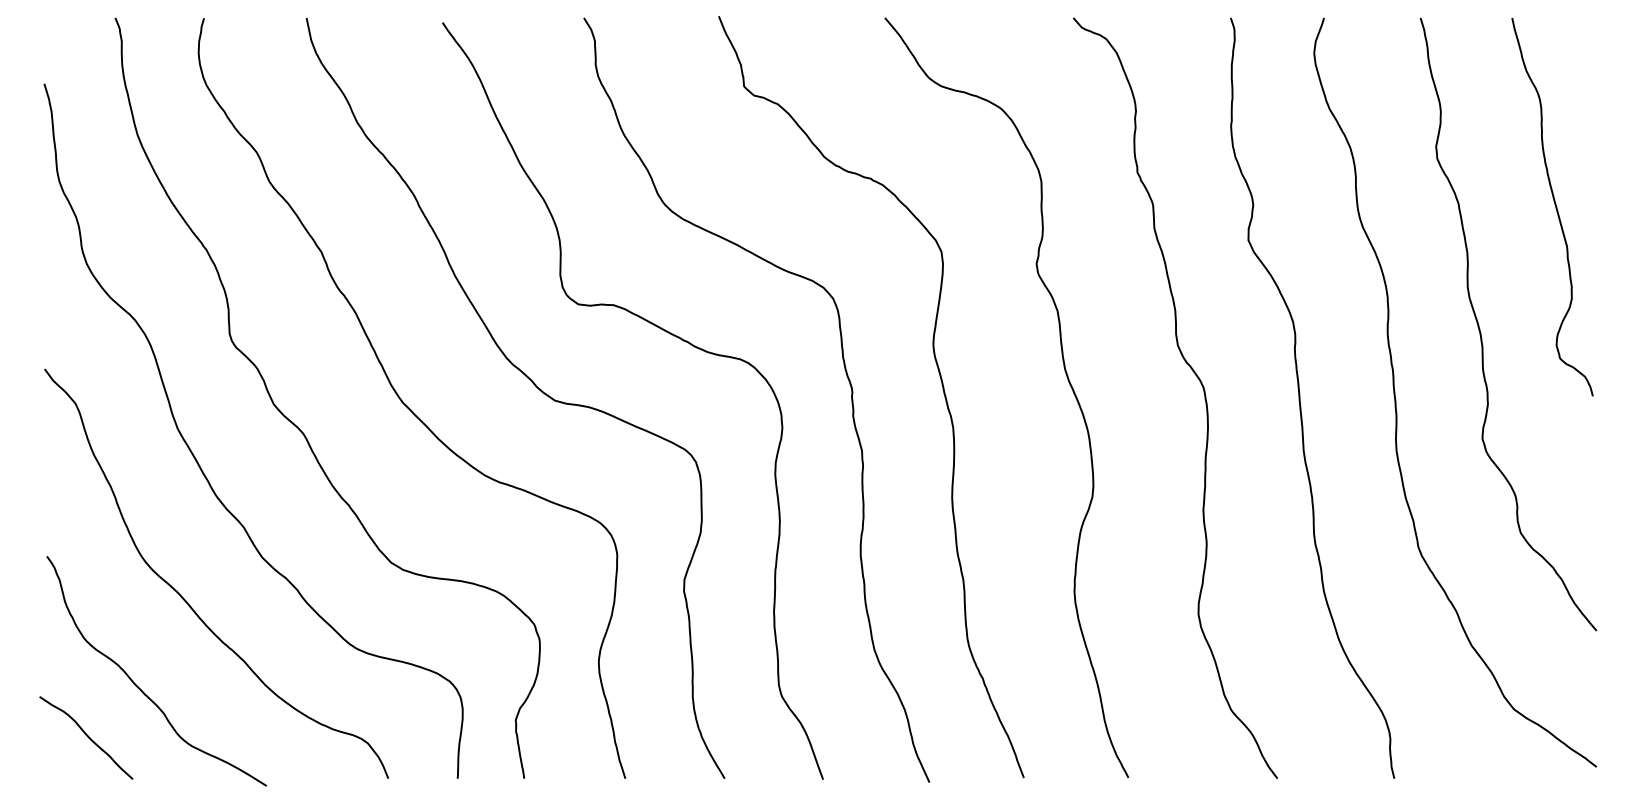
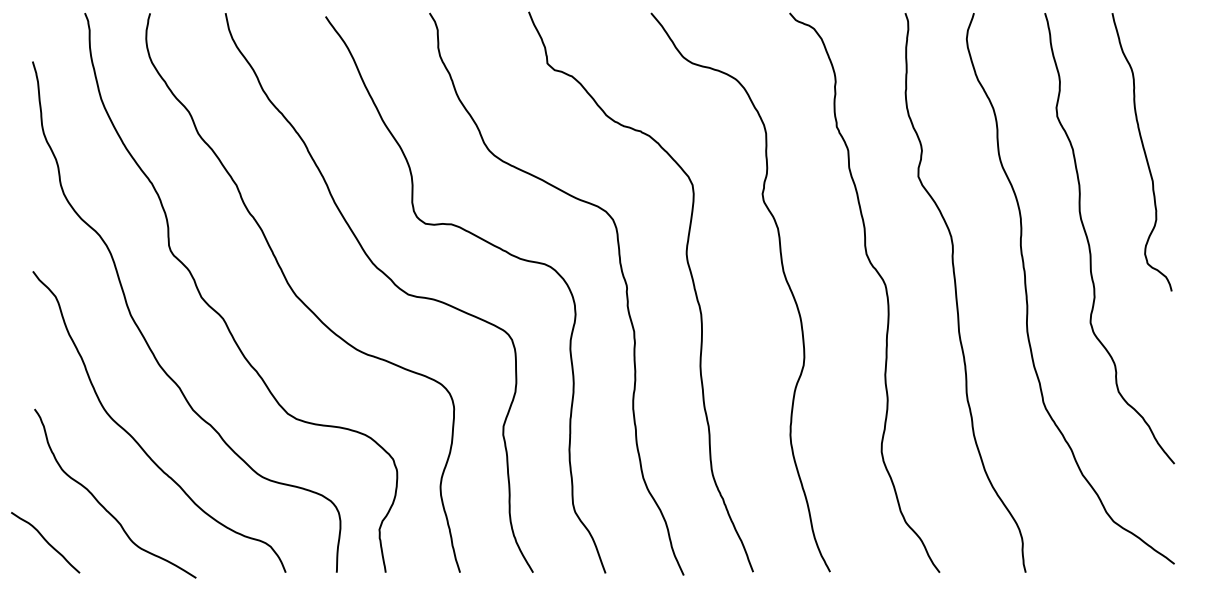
curve: (86, 736) -> (45, 541), moved

